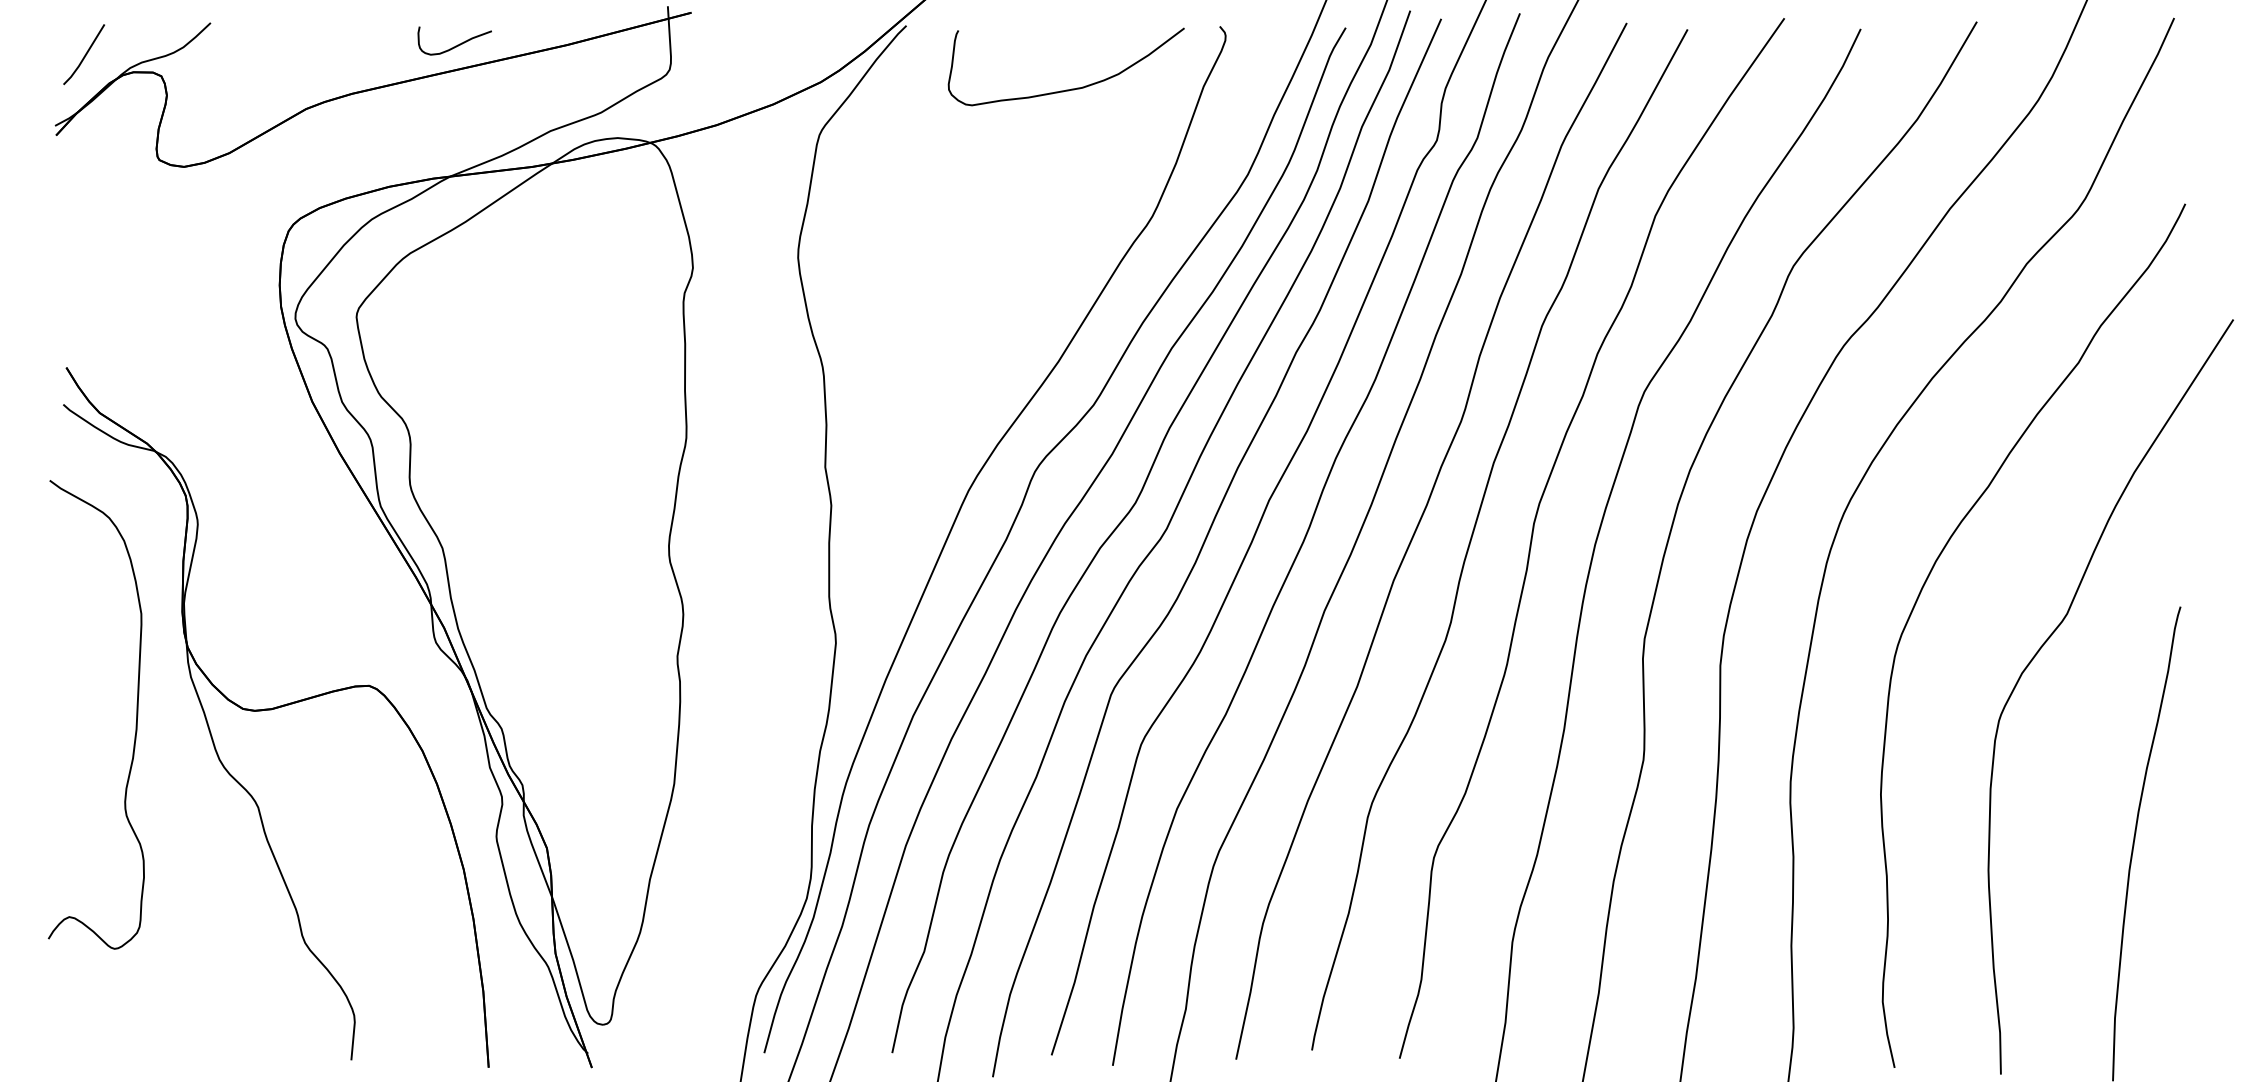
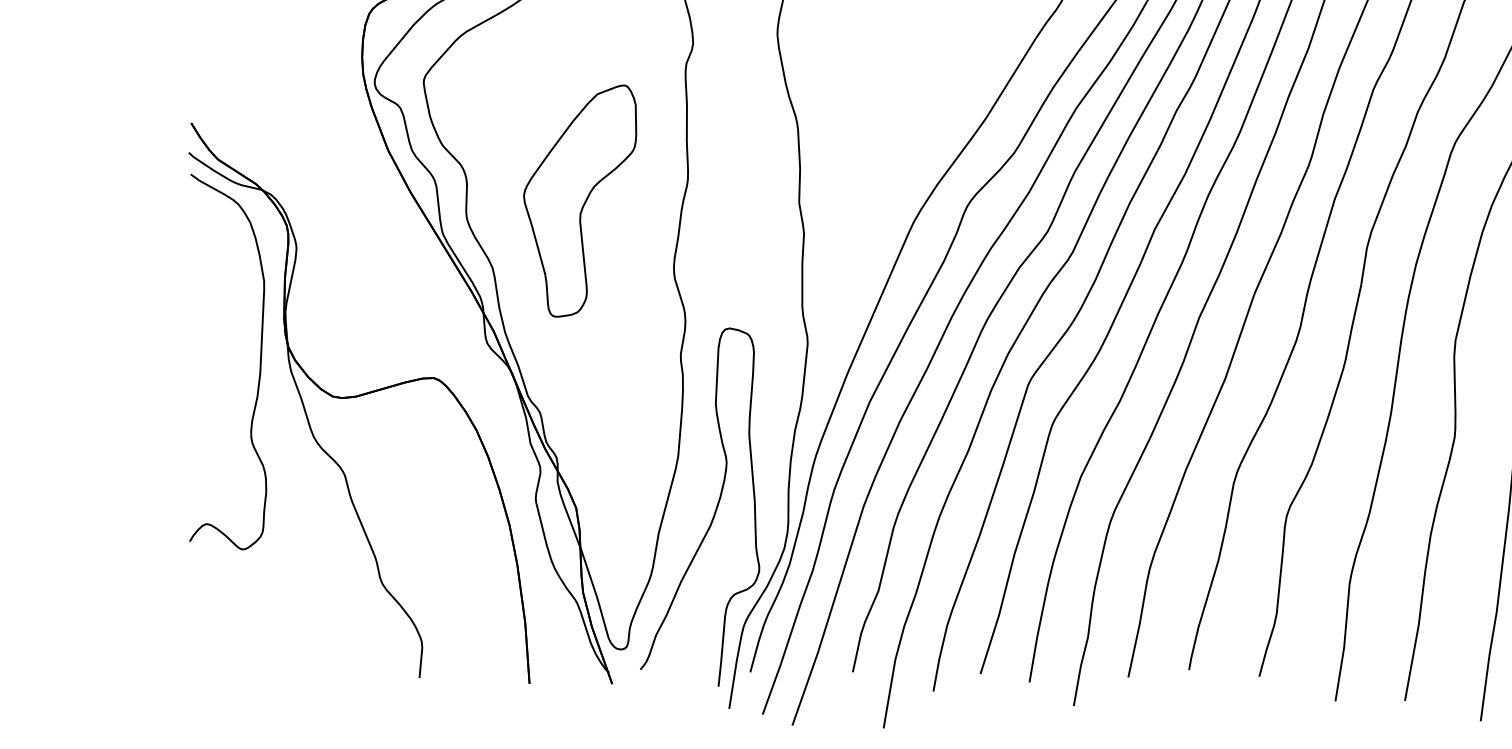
part: (551, 464) -> (579, 200), added
curve: (136, 714) -> (260, 361), moved
curve: (719, 853) -> (714, 512), added

